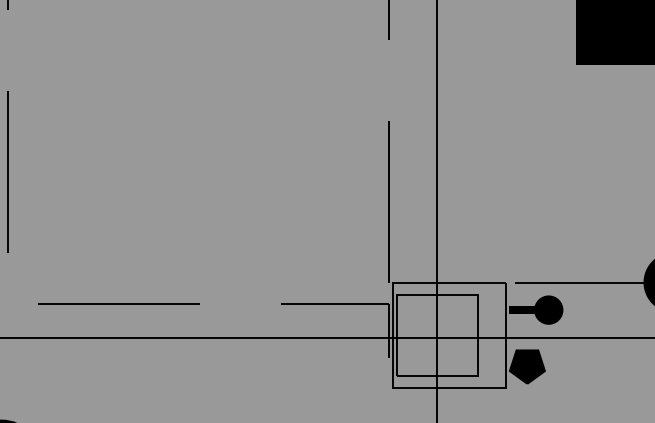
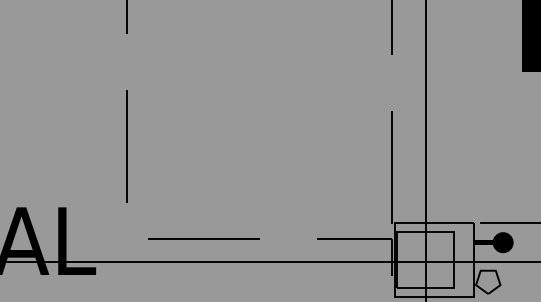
fill: (527, 365) -> (488, 281), removed

